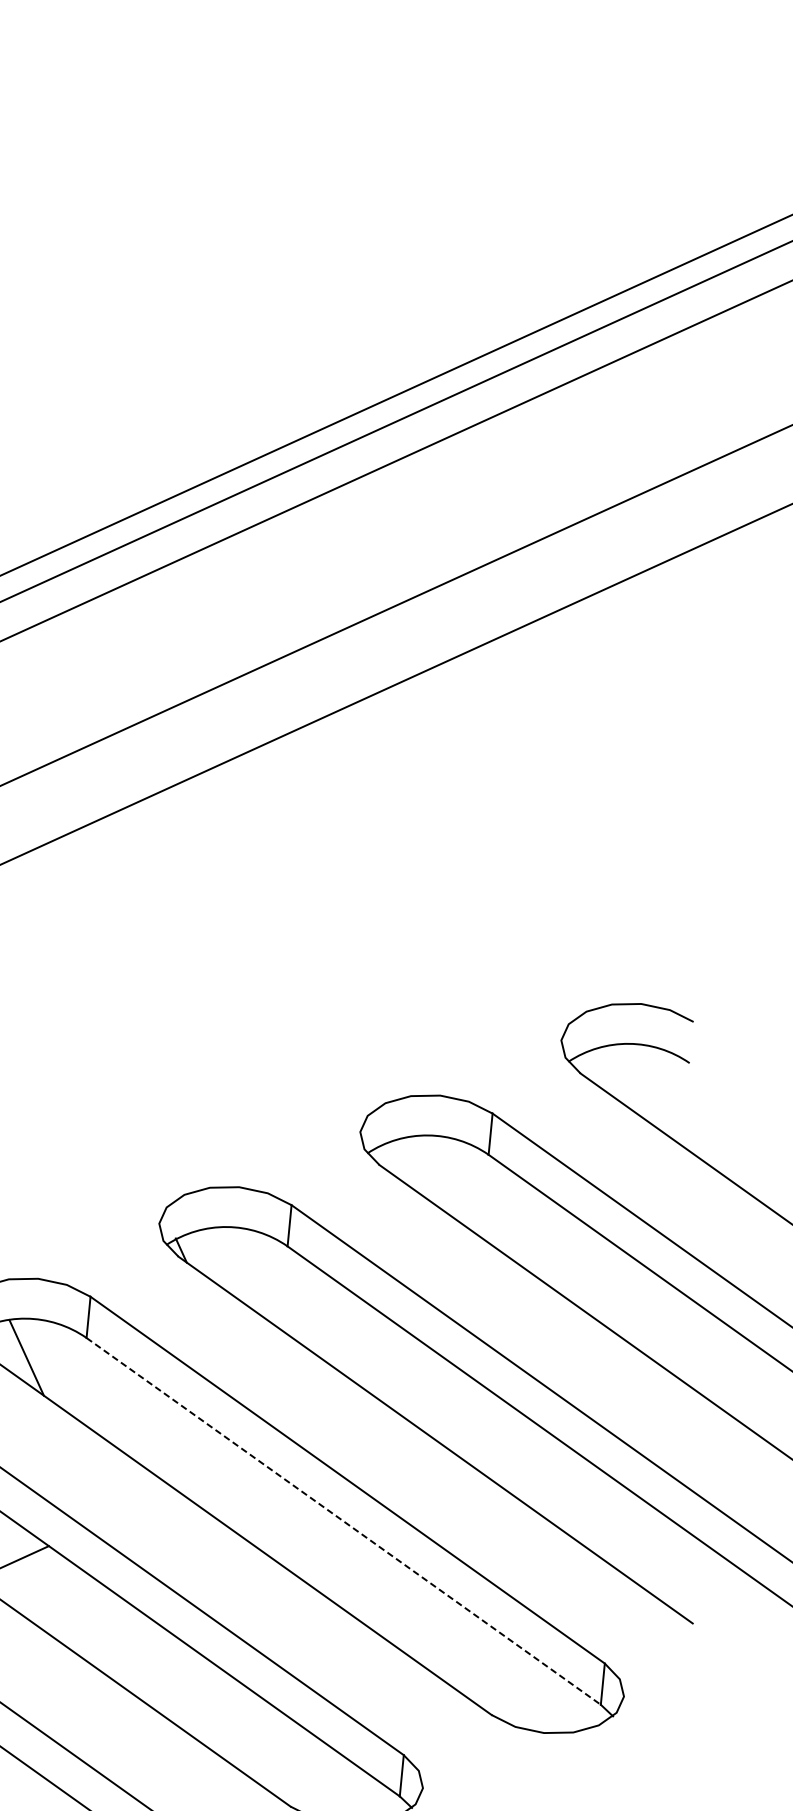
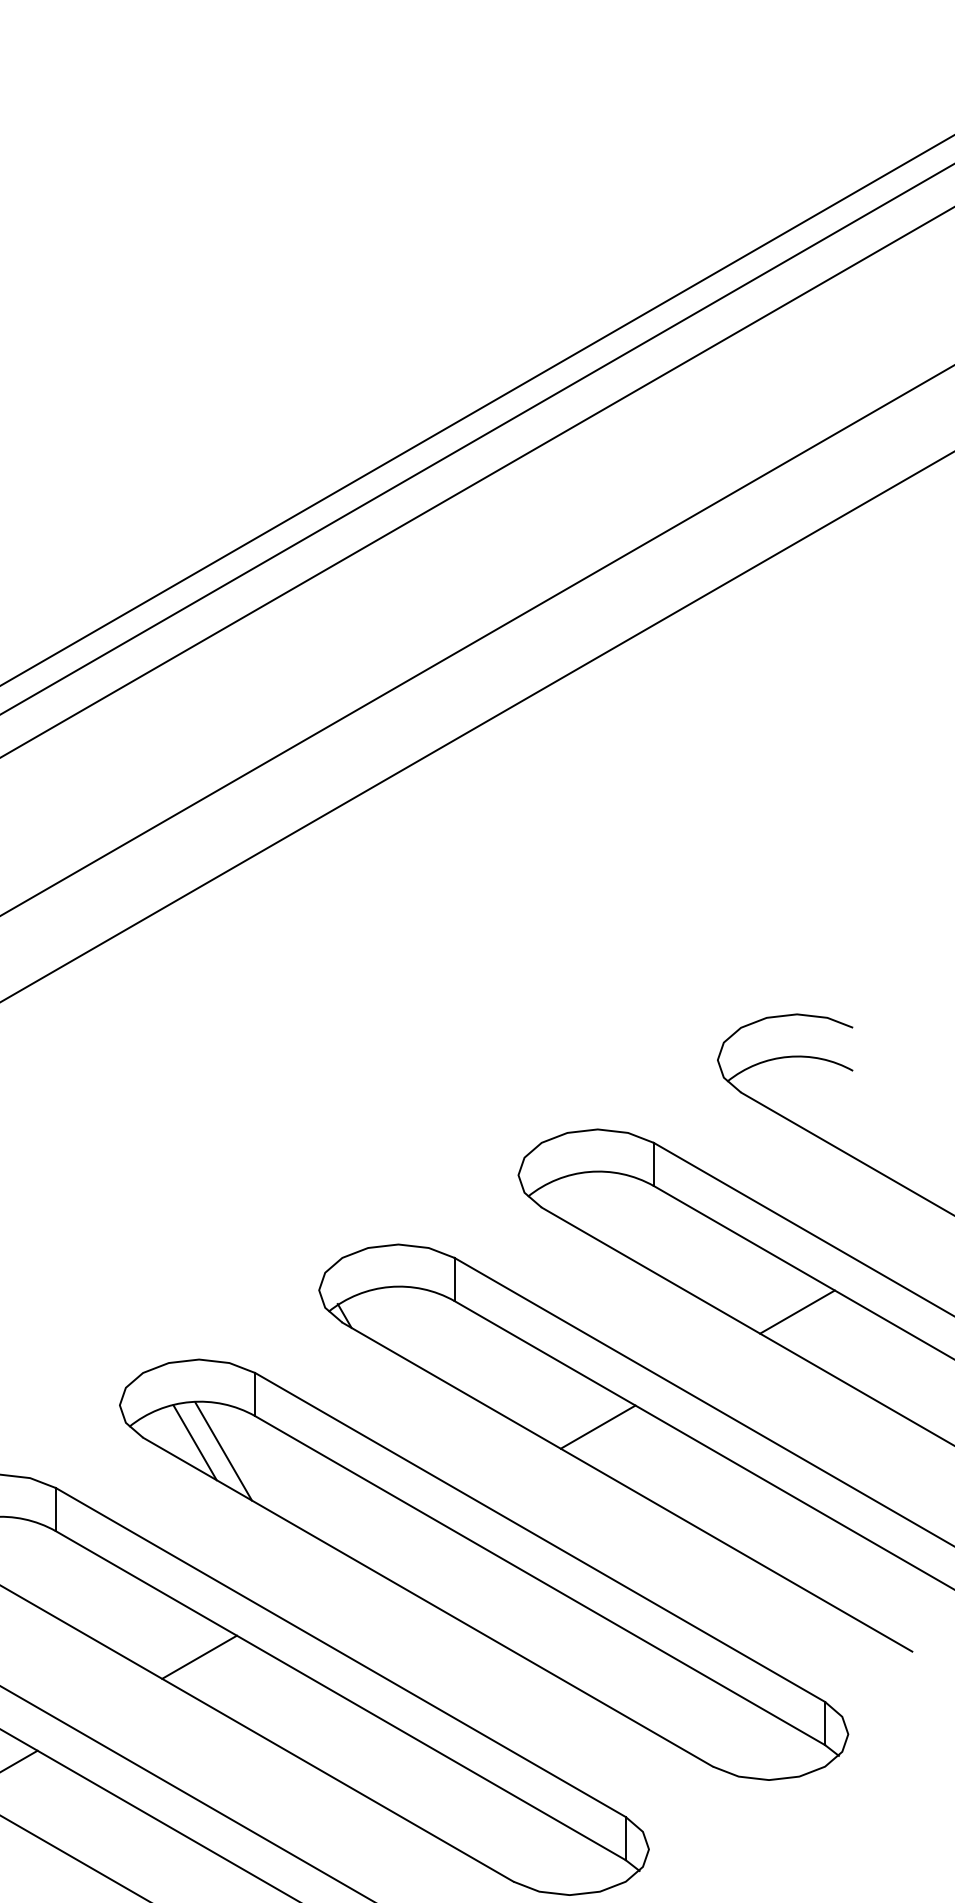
line: (614, 1287) -> (797, 1311), added
line: (53, 1368) -> (223, 1451), added
line: (412, 1379) -> (597, 1426), added
line: (344, 1521) -> (540, 1580), dashed -> solid

